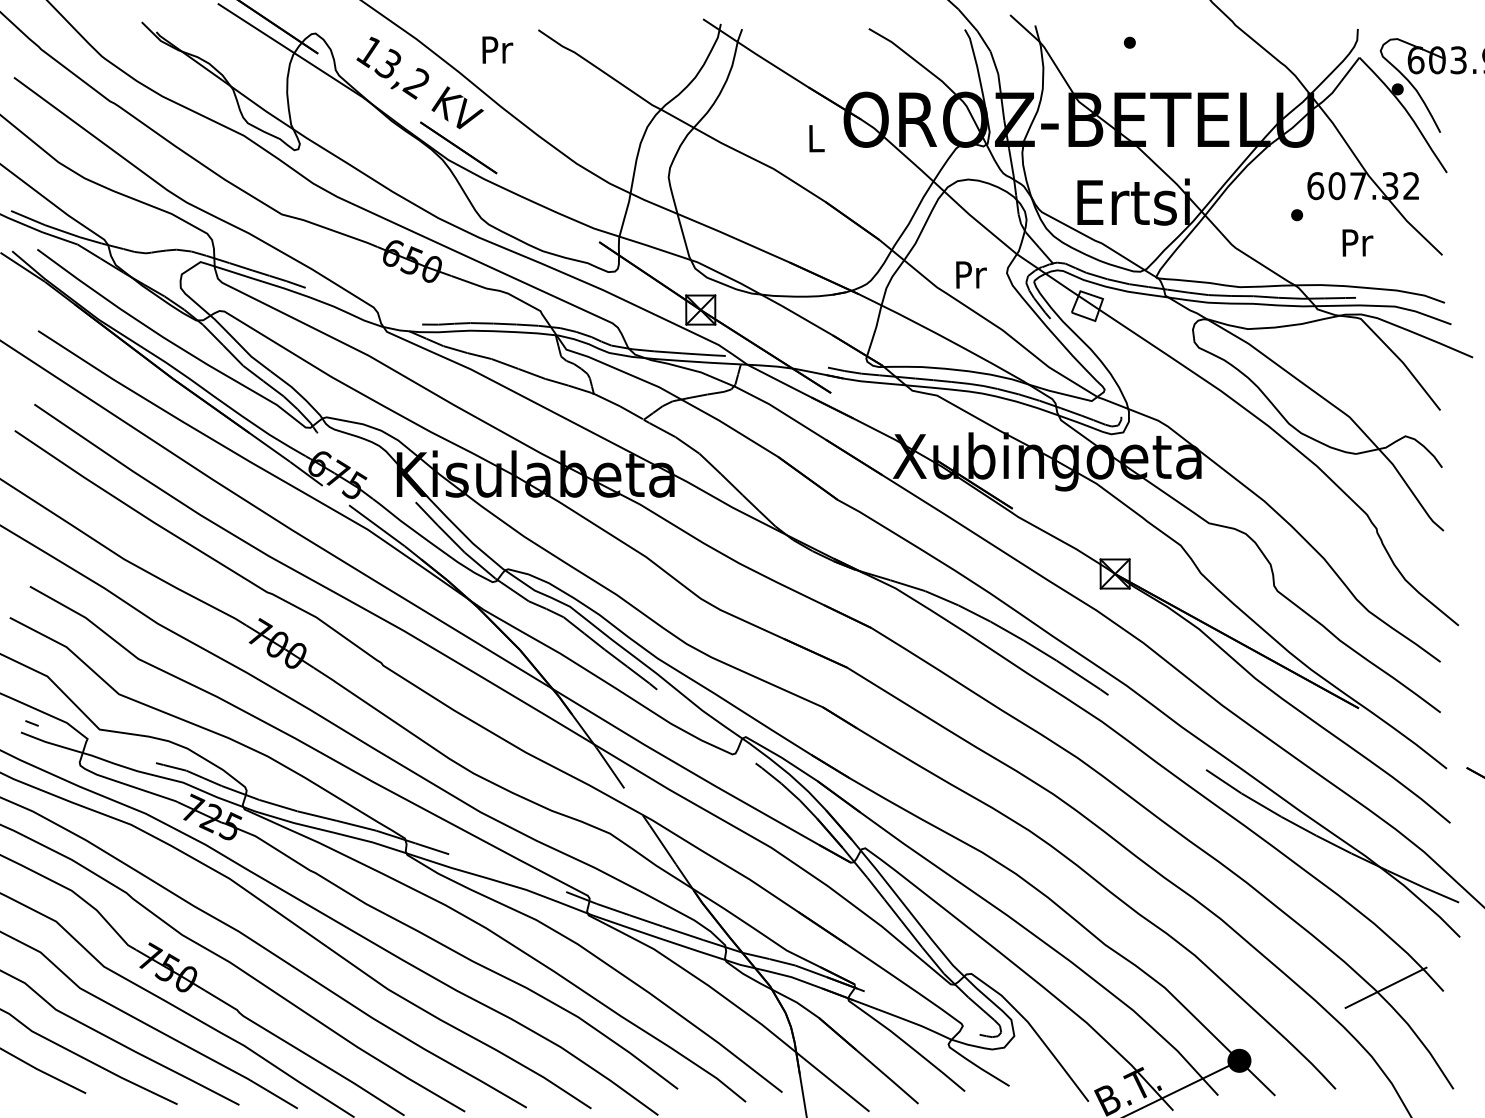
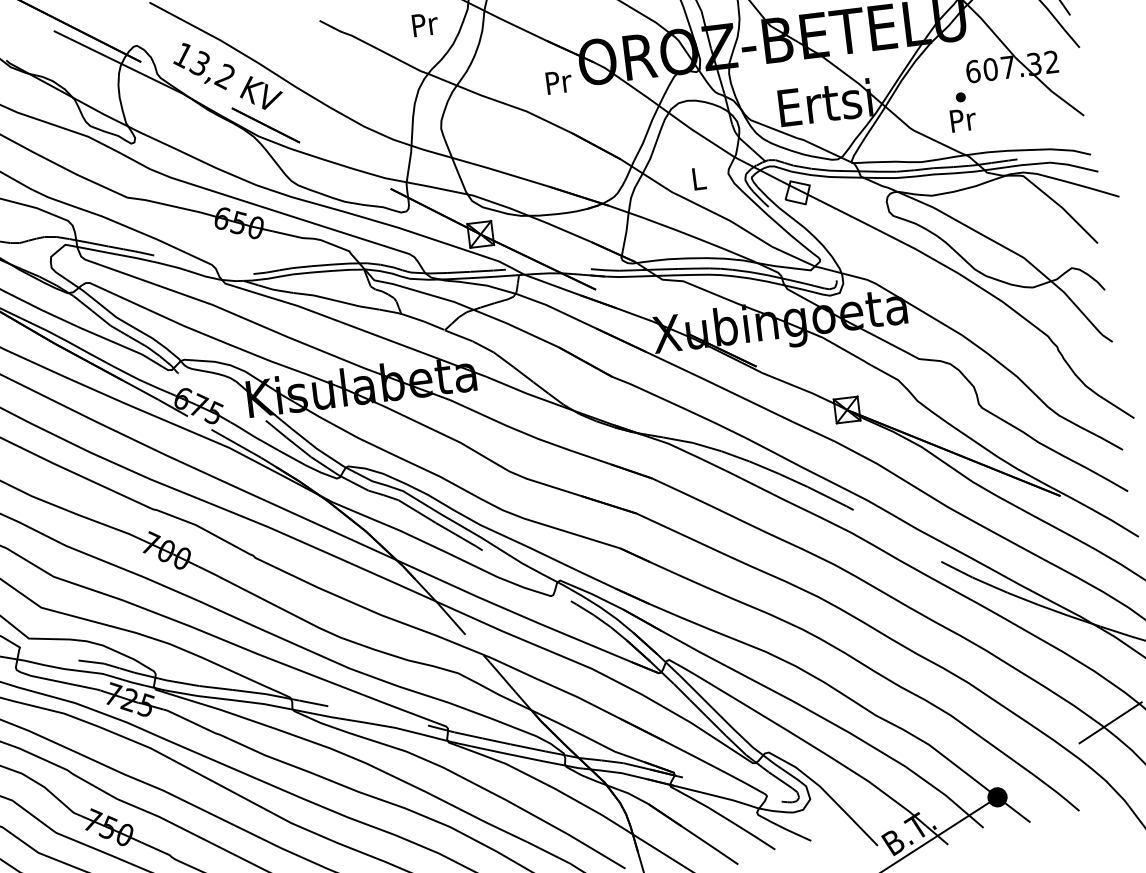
text: (497, 49) -> (425, 24), moved
text: (816, 138) -> (558, 82), L -> Pr
text: (1357, 242) -> (963, 119), moved
text: (971, 274) -> (699, 178), Pr -> L

